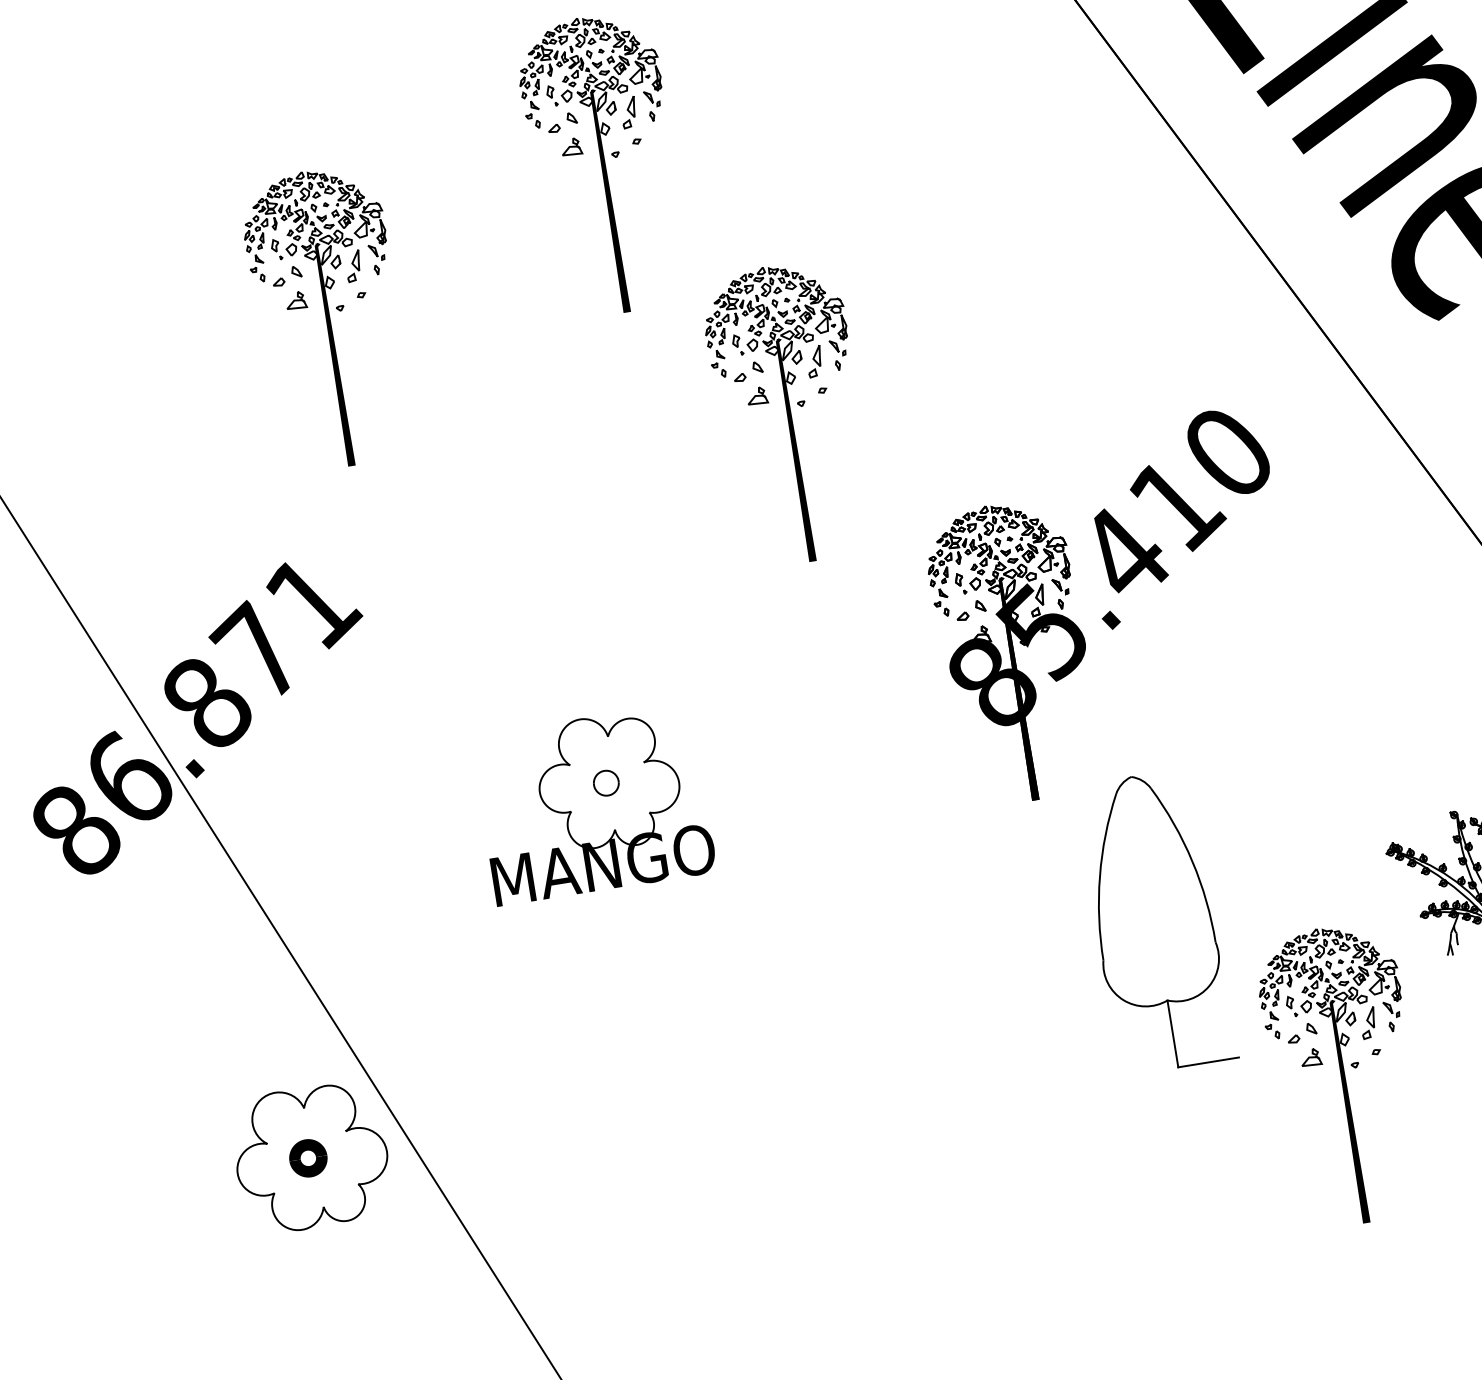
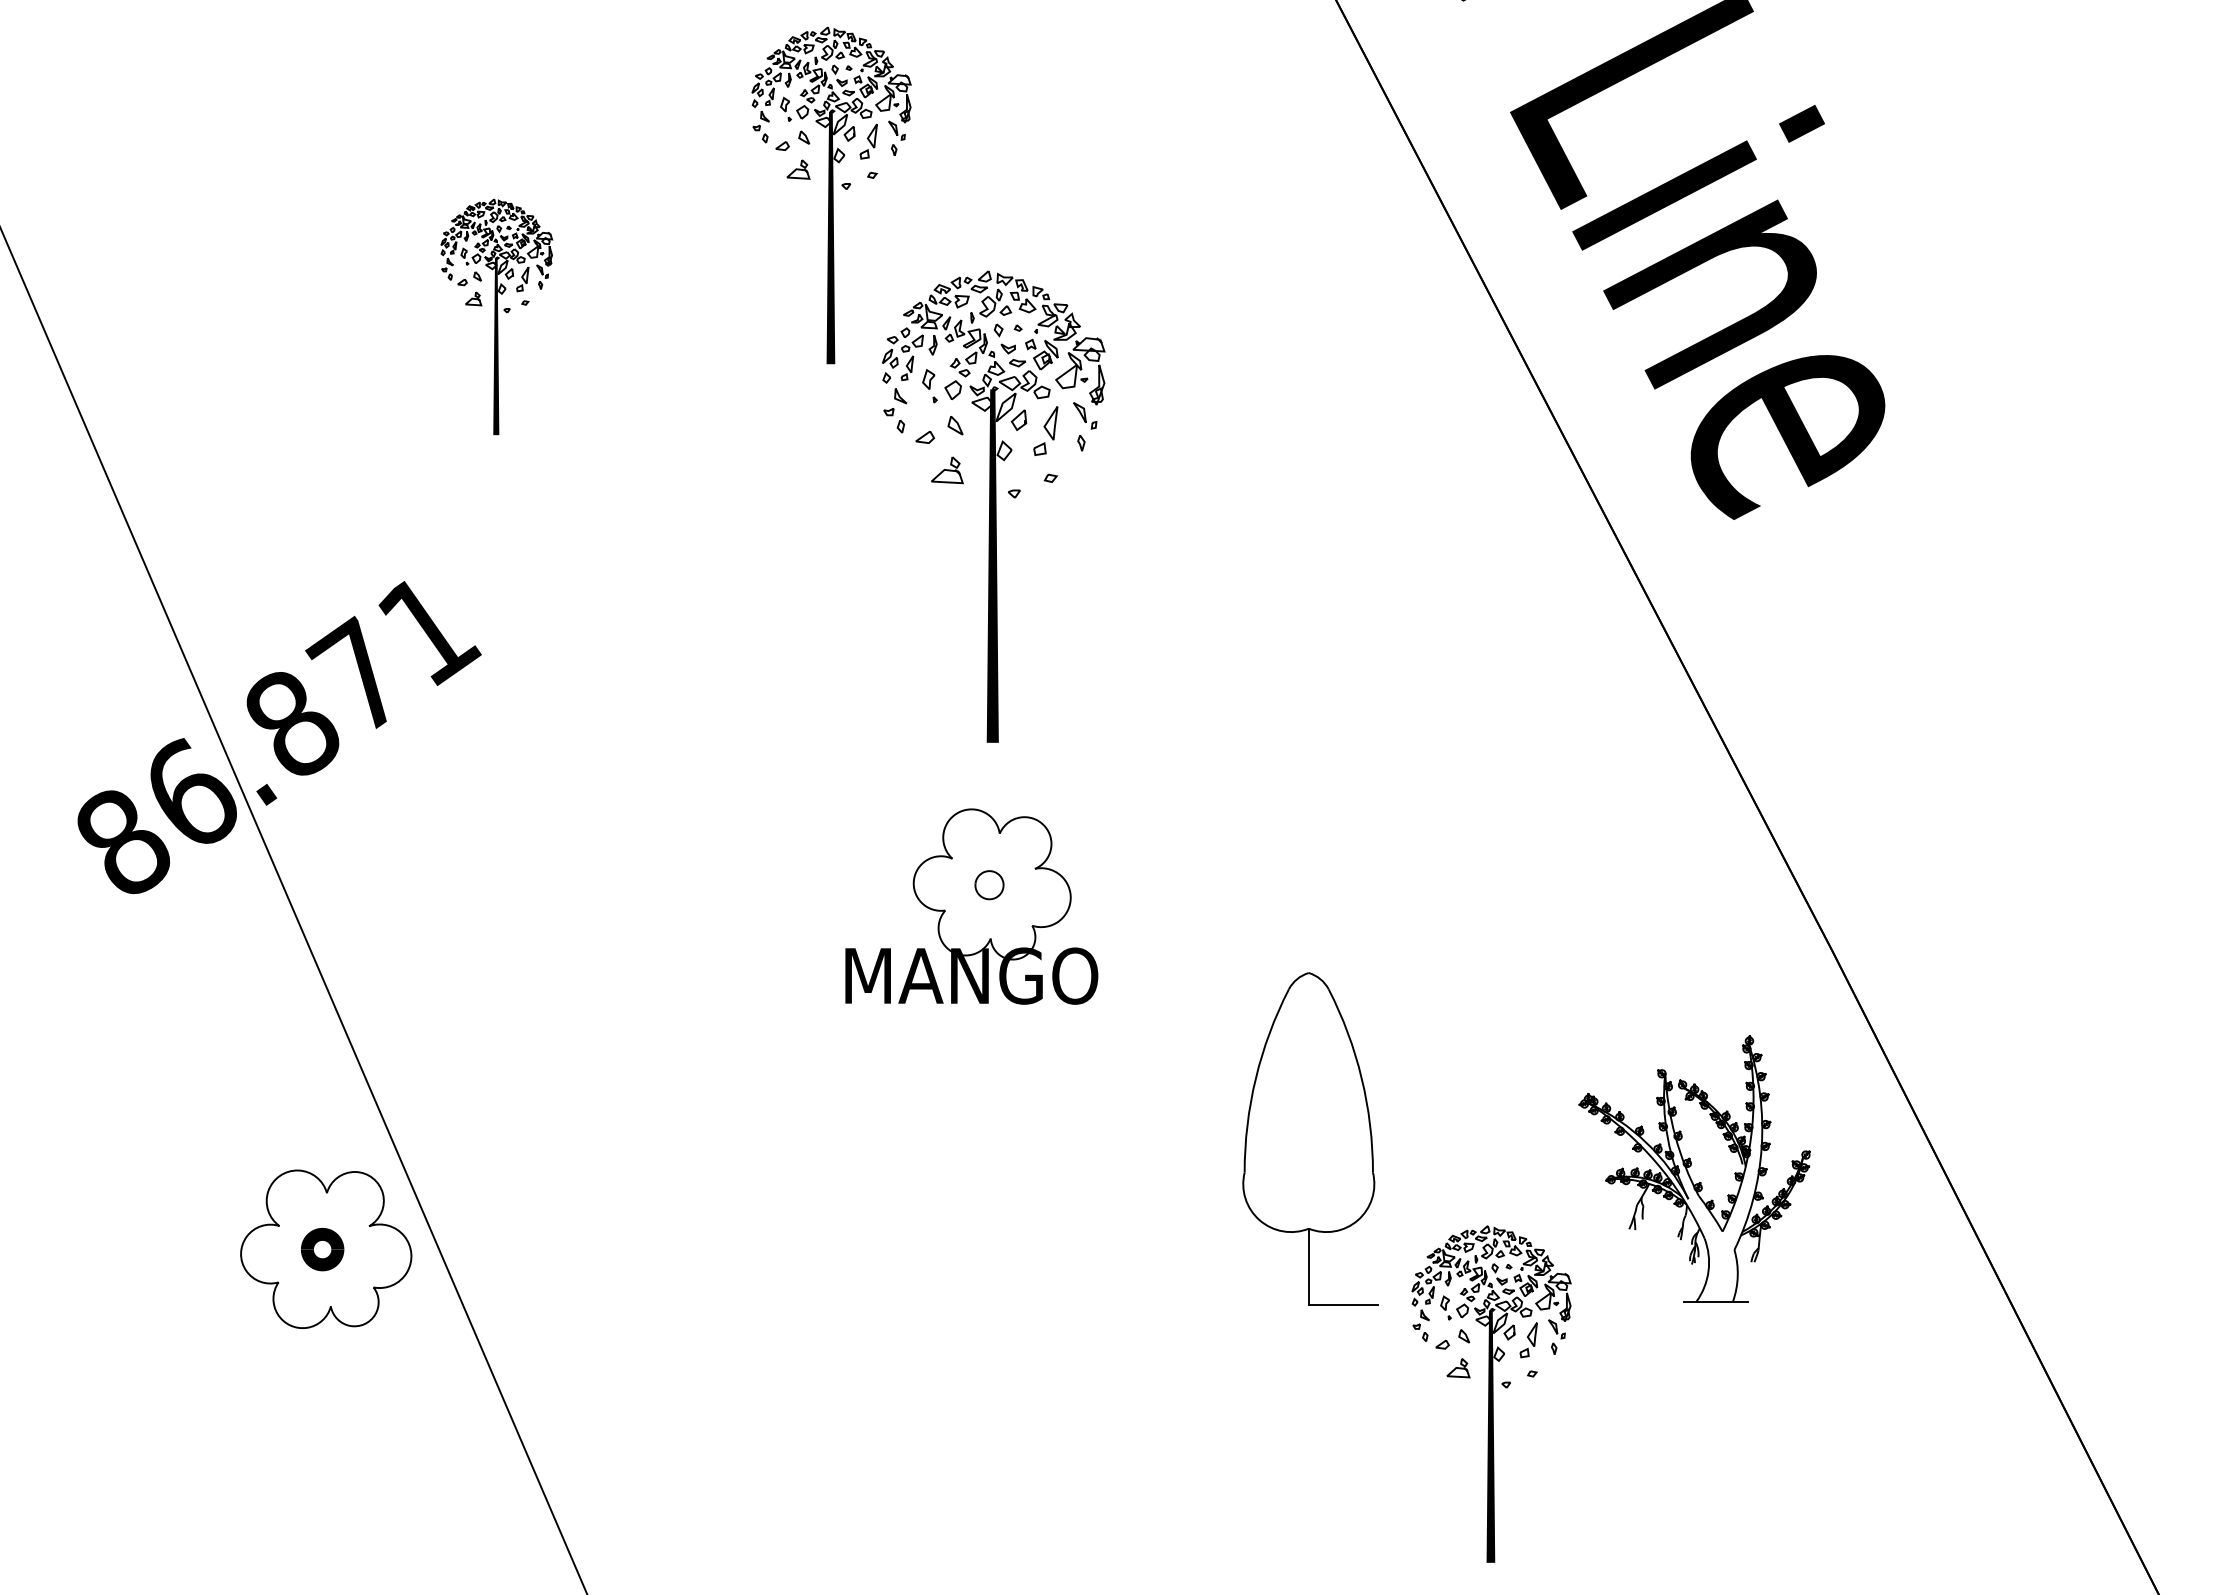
part: (328, 318) -> (496, 316), size x0.7
part: (789, 413) -> (993, 506), size x1.4
part: (1112, 606) -> (1318, 779), removed
part: (593, 804) -> (971, 906), moved
part: (1343, 1074) -> (1491, 1393), moved

